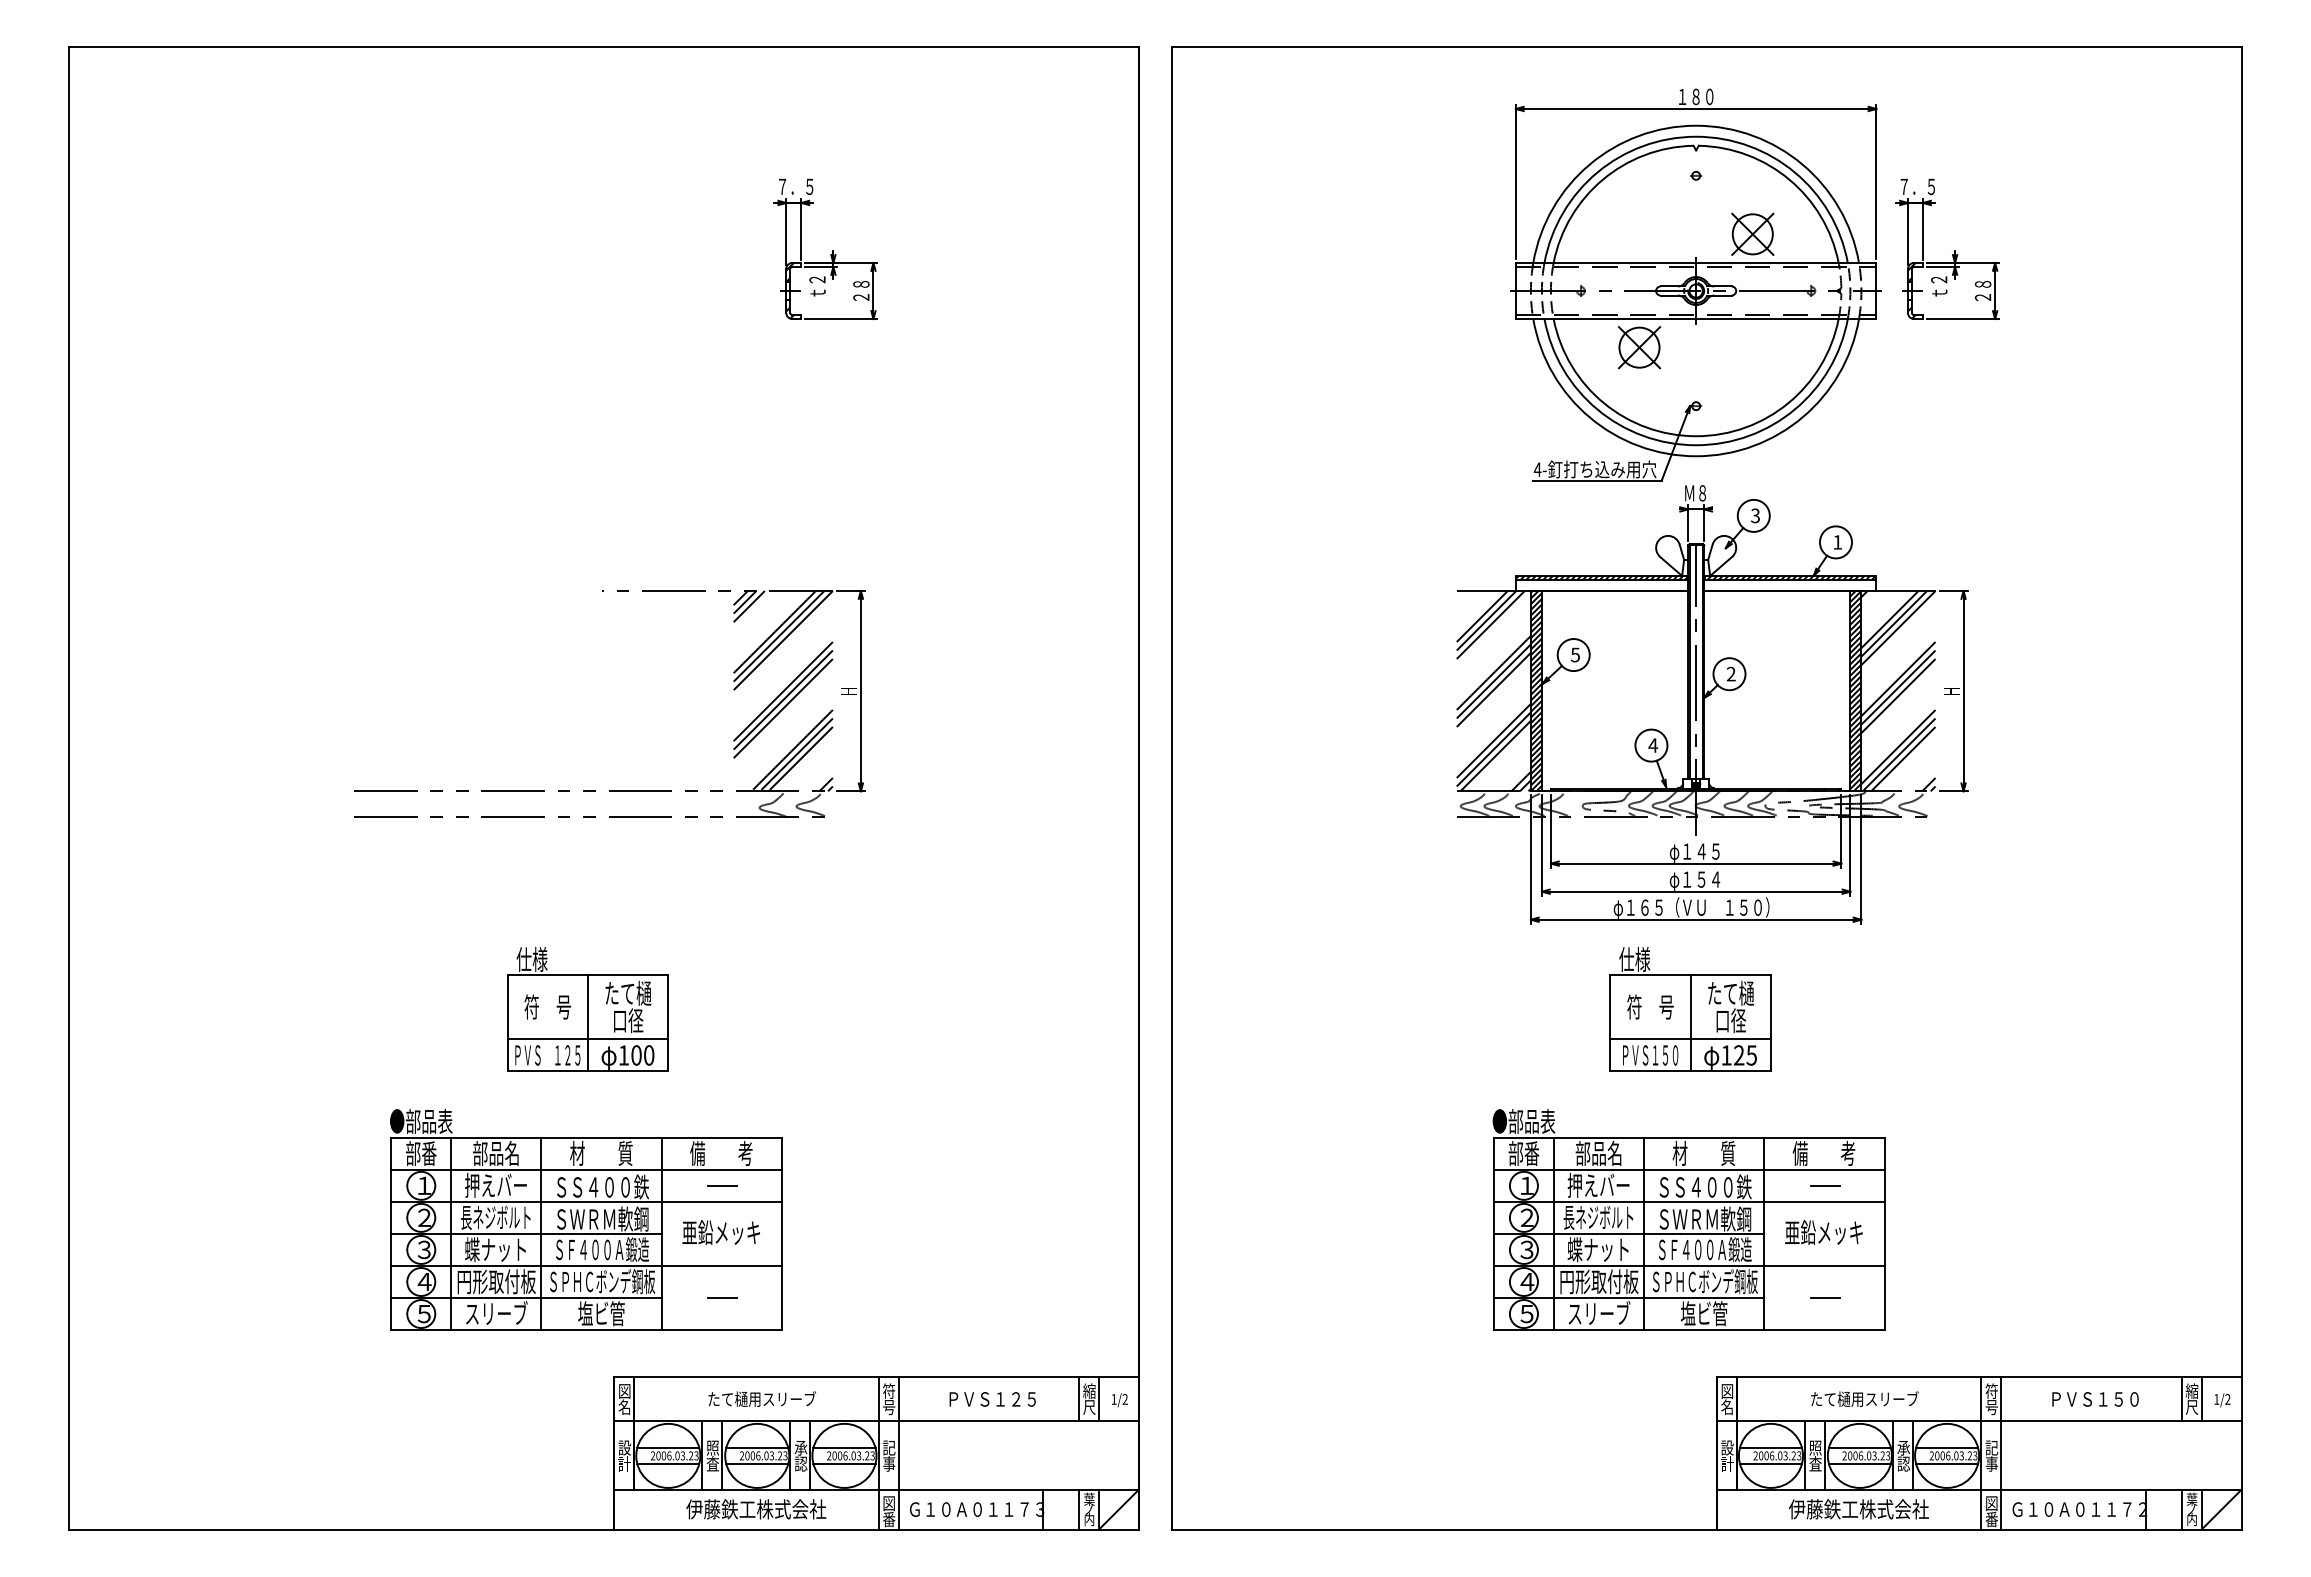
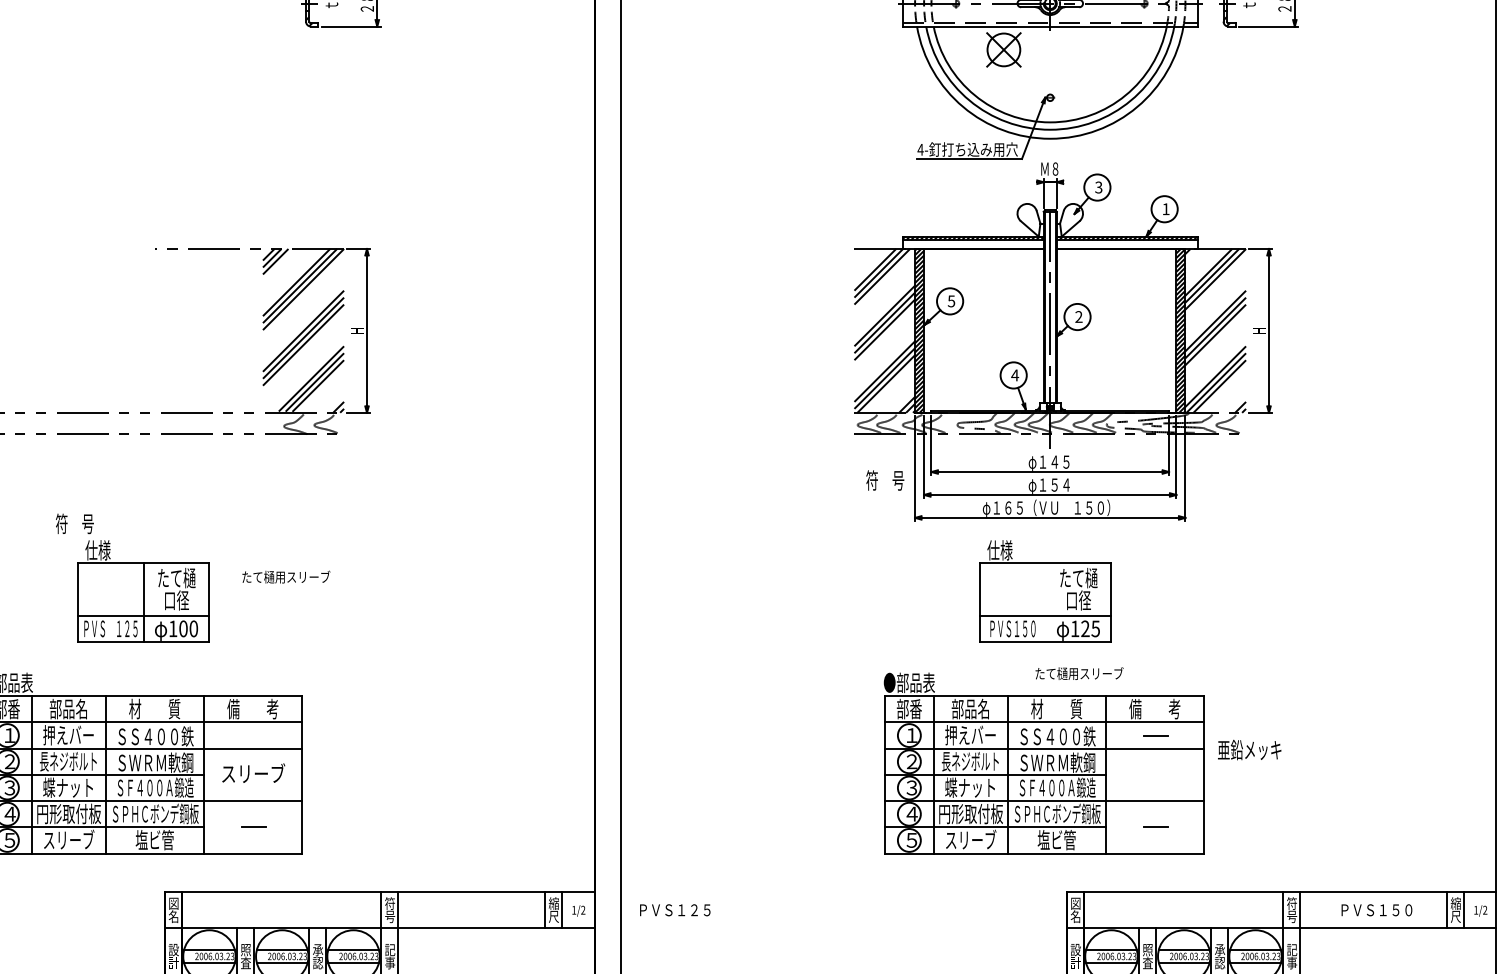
text: (547, 1006) -> (74, 523), moved
text: (1650, 1006) -> (885, 480), moved
line: (1690, 1023) -> (1045, 602), removed
line: (722, 1185) -> (253, 735), removed
text: (721, 1232) -> (252, 773), 亜鉛メッキ -> スリーブ
text: (1823, 1232) -> (1249, 750), moved
text: (762, 1398) -> (286, 576), moved
text: (1864, 1398) -> (1079, 673), moved
text: (992, 1399) -> (675, 910), moved

